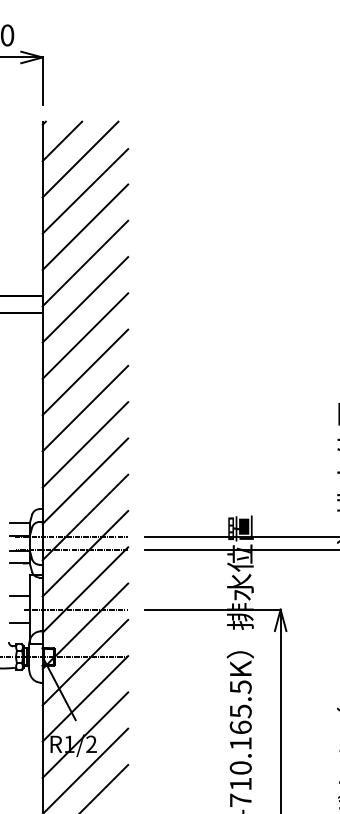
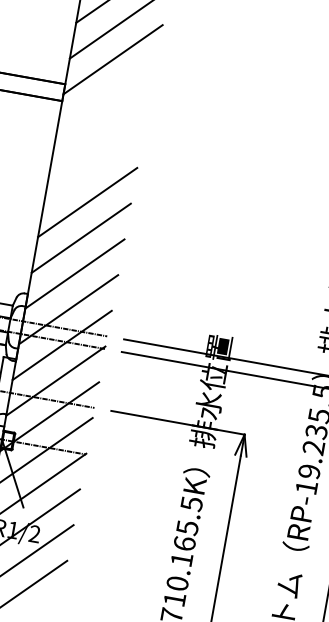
line: (85, 299) -> (106, 95), removed
line: (85, 335) -> (100, 130), removed
line: (85, 372) -> (94, 166), removed

